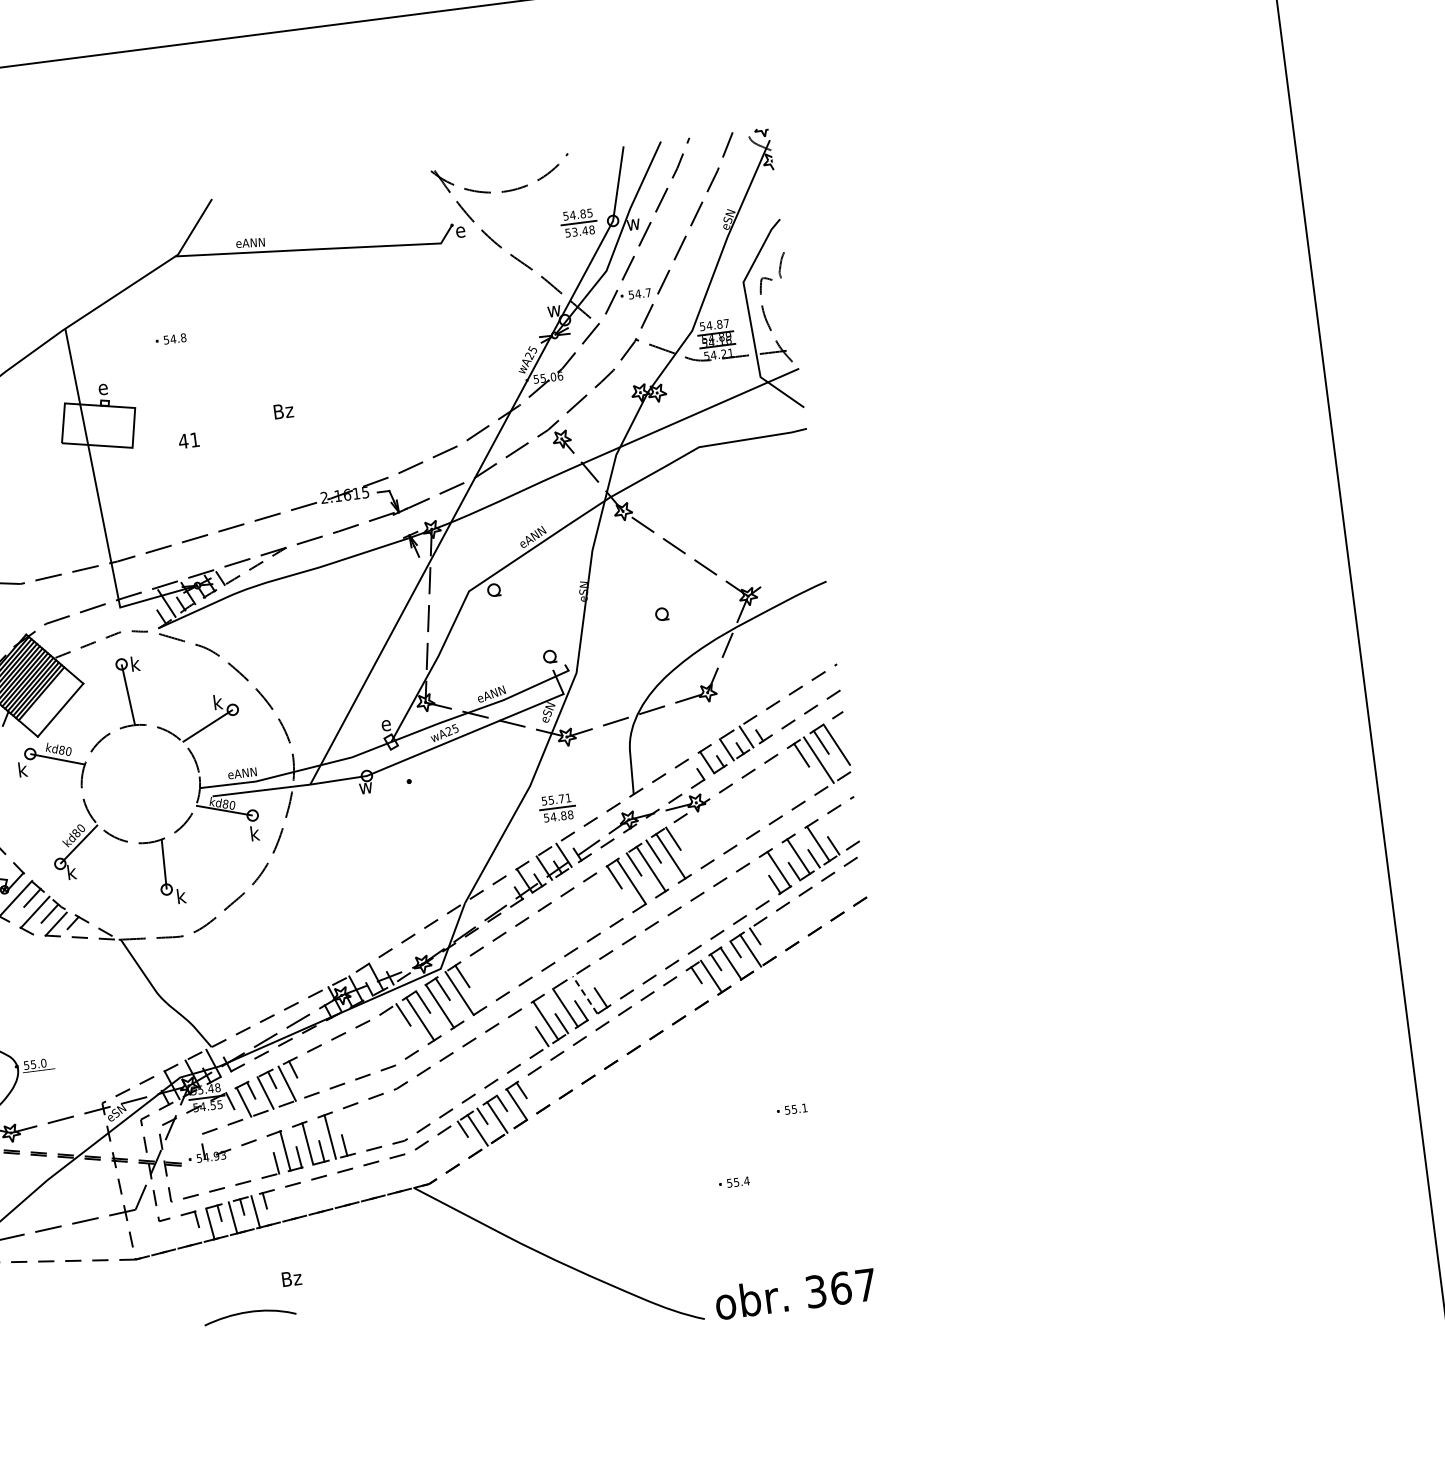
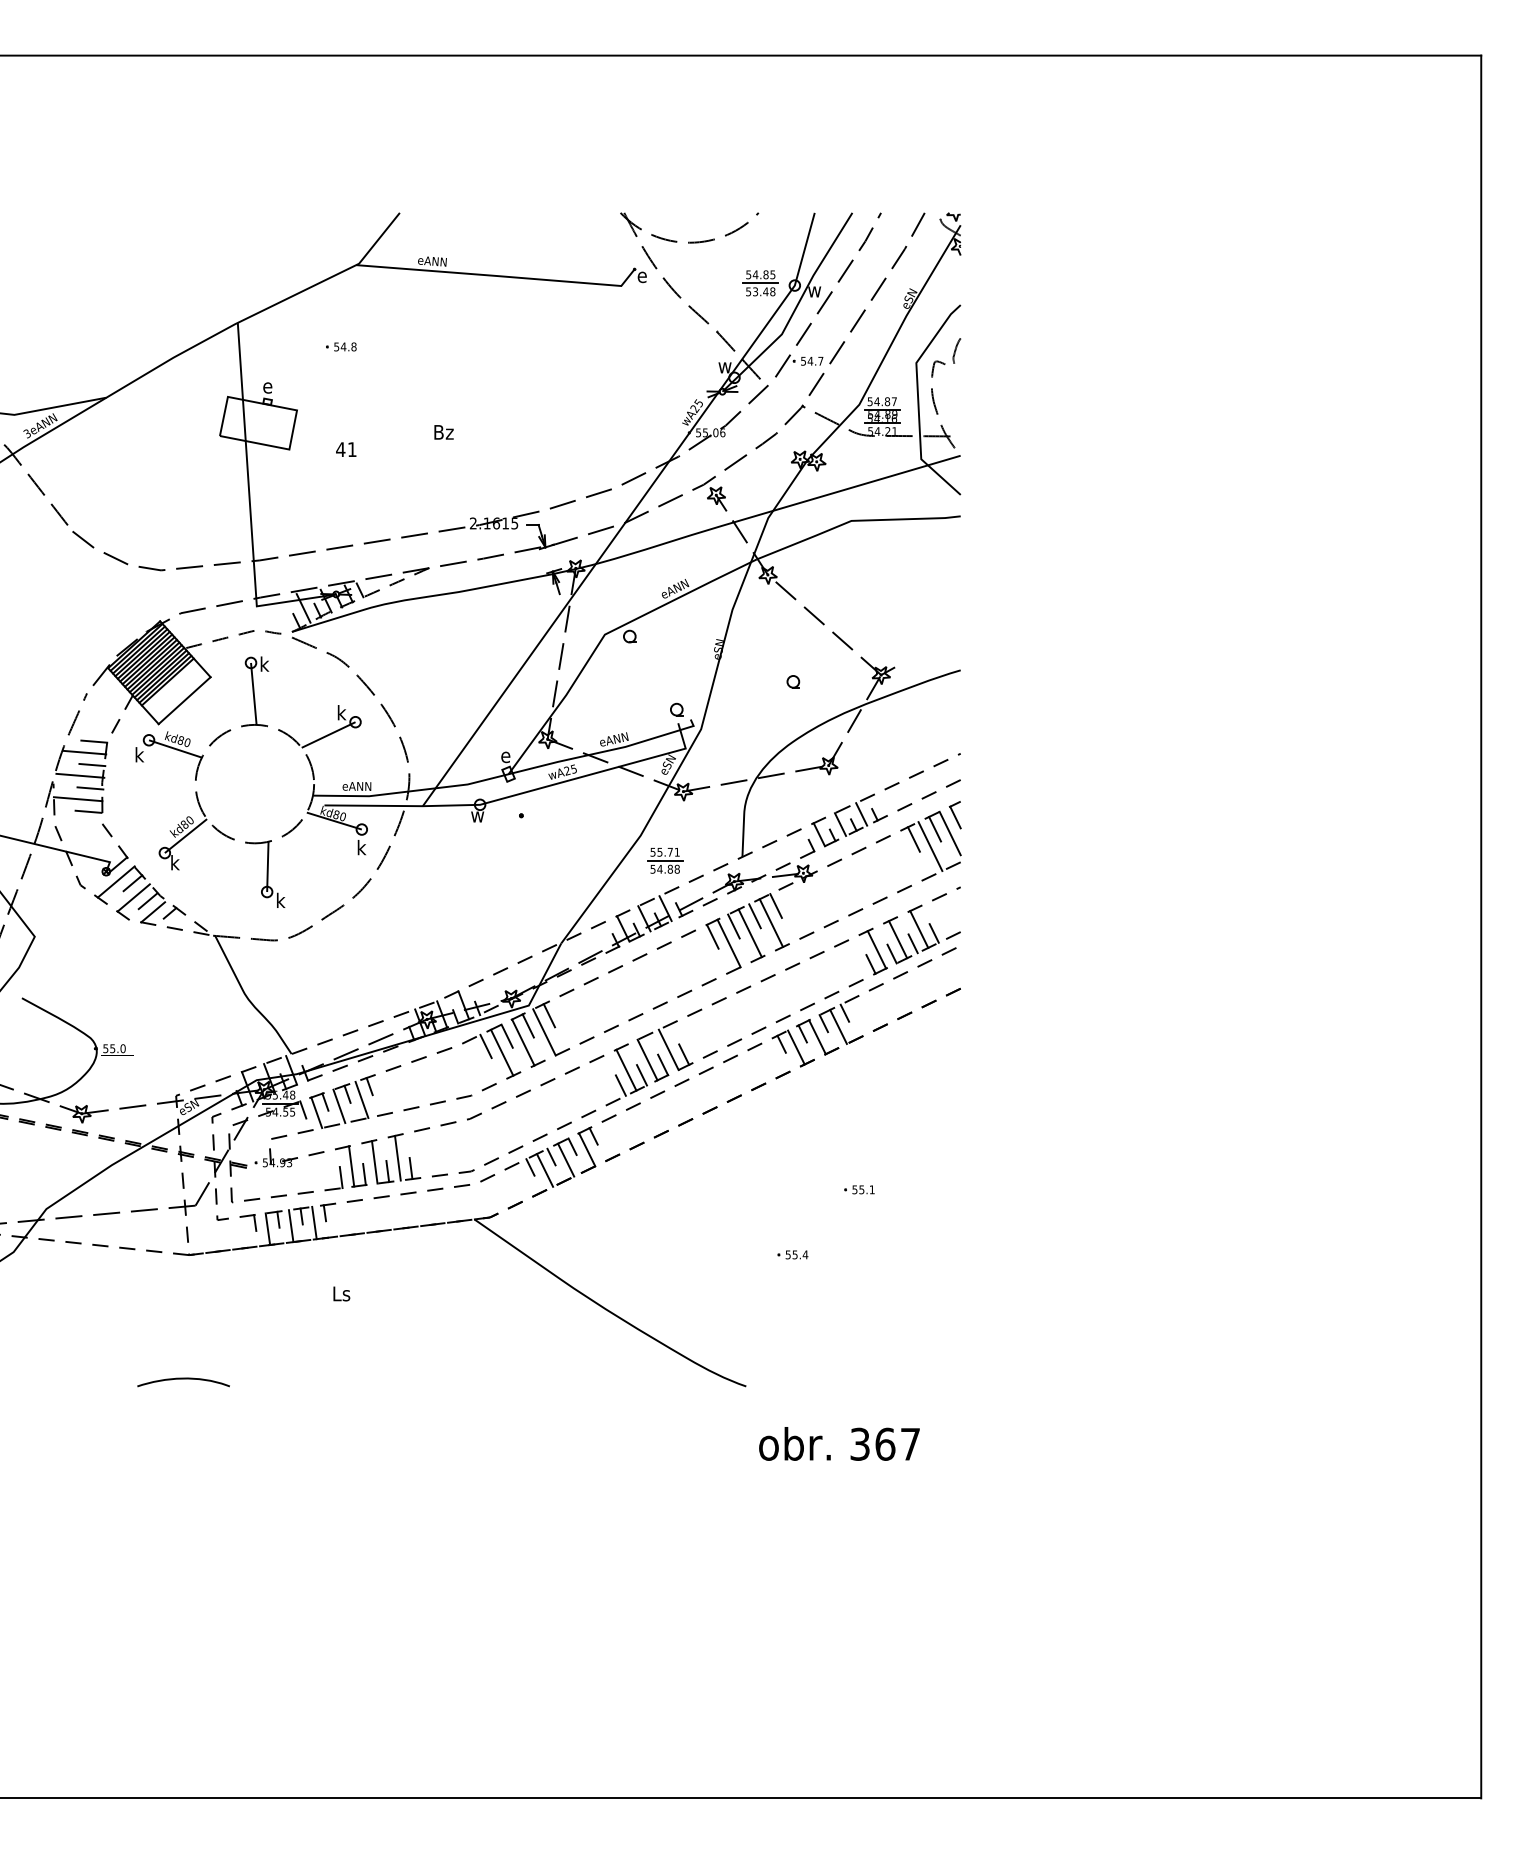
line: (840, 728) -> (955, 817), added
line: (584, 994) -> (668, 1049), dashed -> solid
text: (291, 1278) -> (341, 1293), Bz -> Ls
text: (795, 1293) -> (839, 1443), moved
curve: (249, 1312) -> (183, 1379), moved

